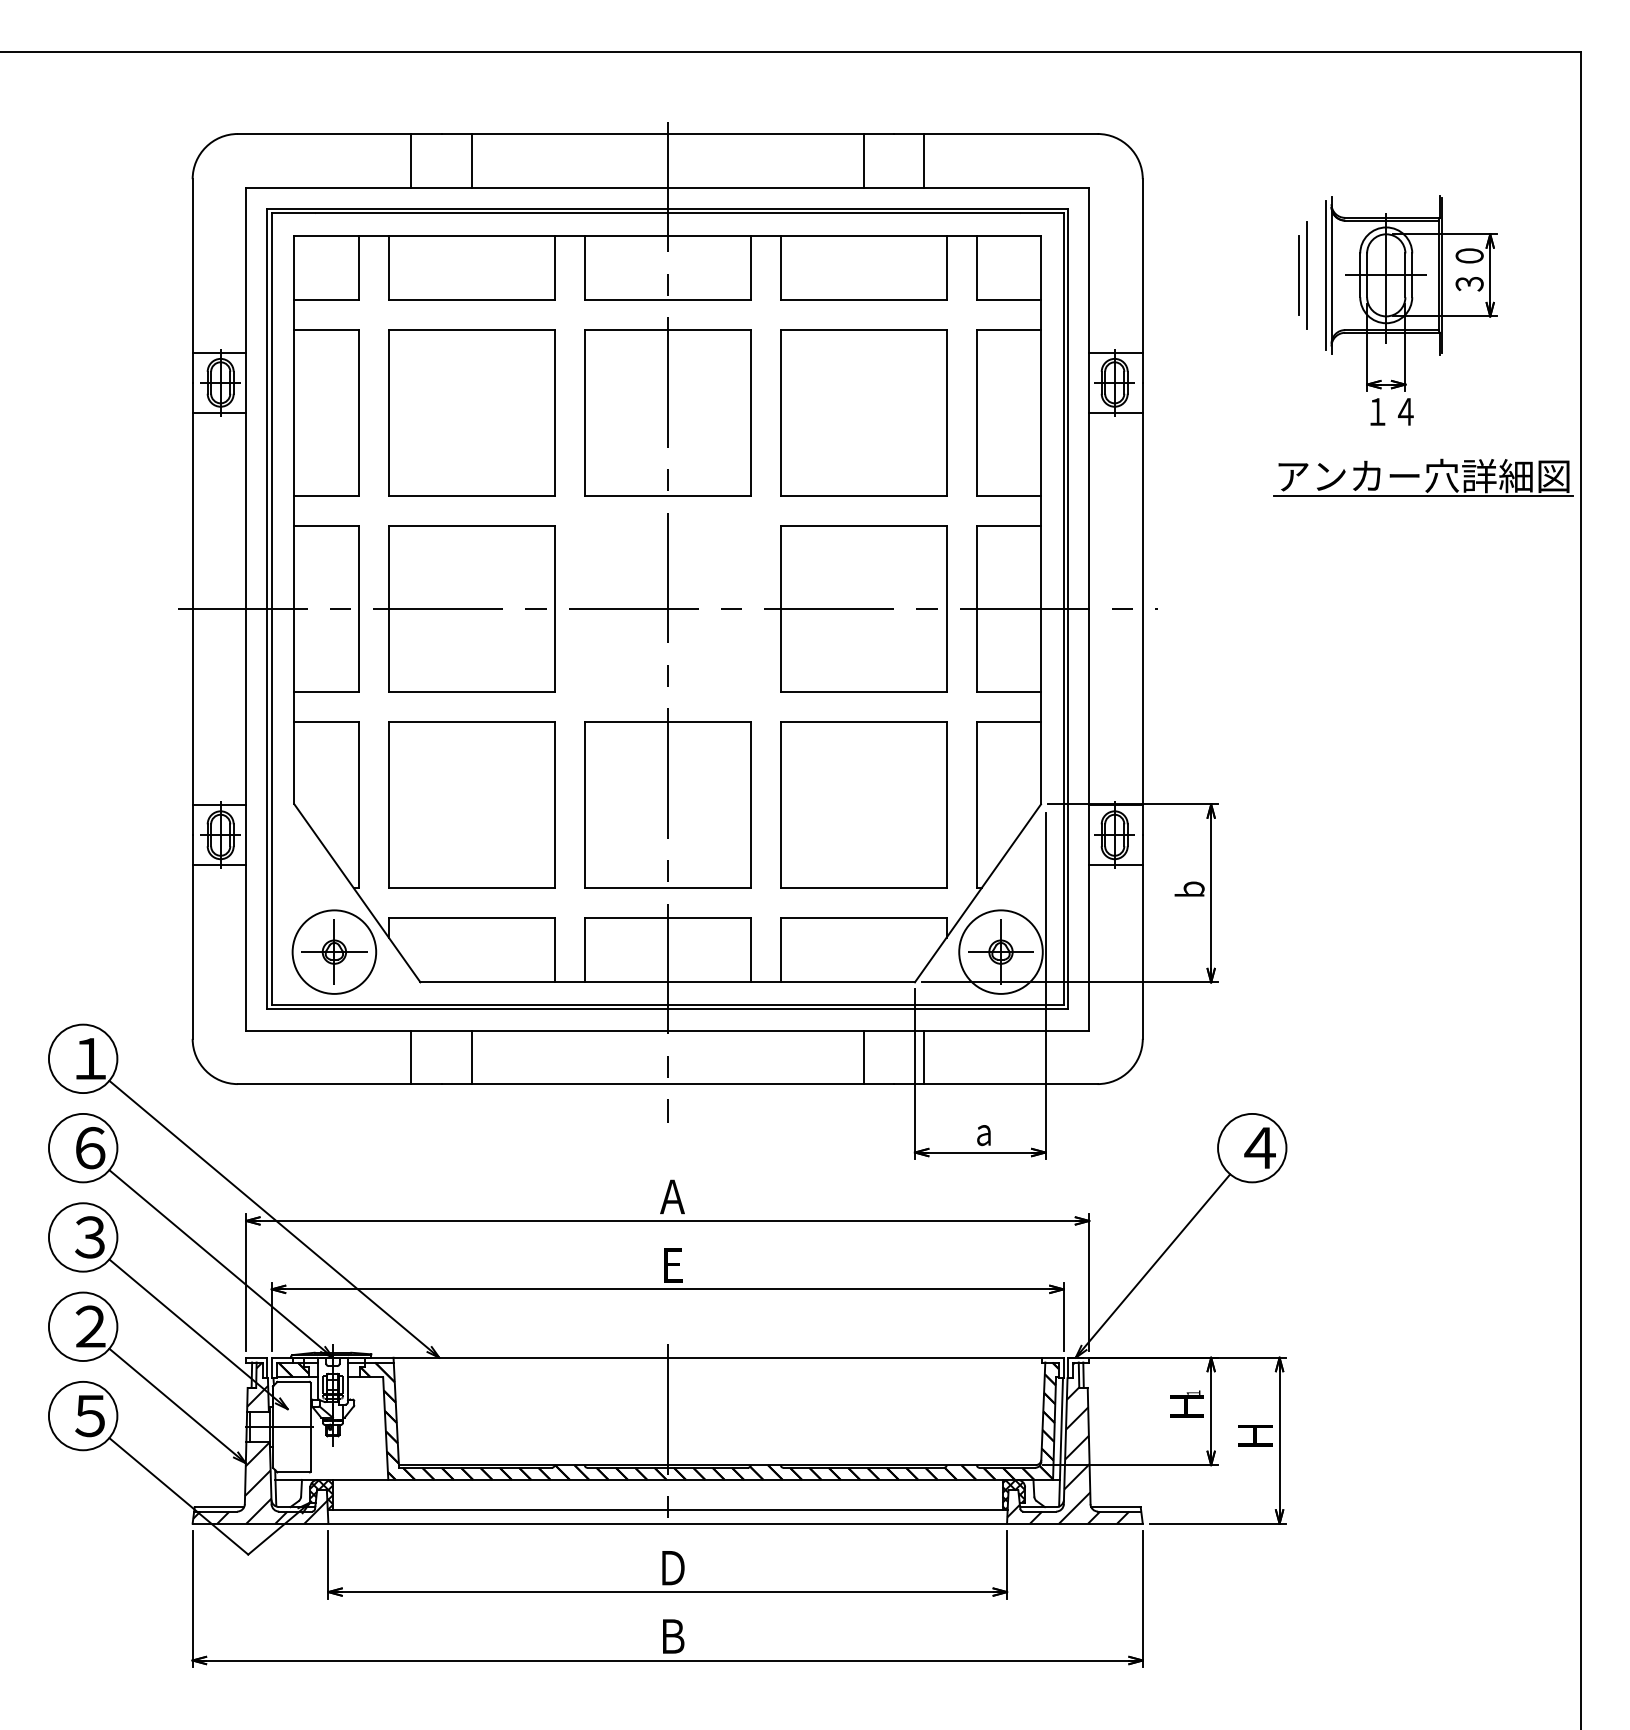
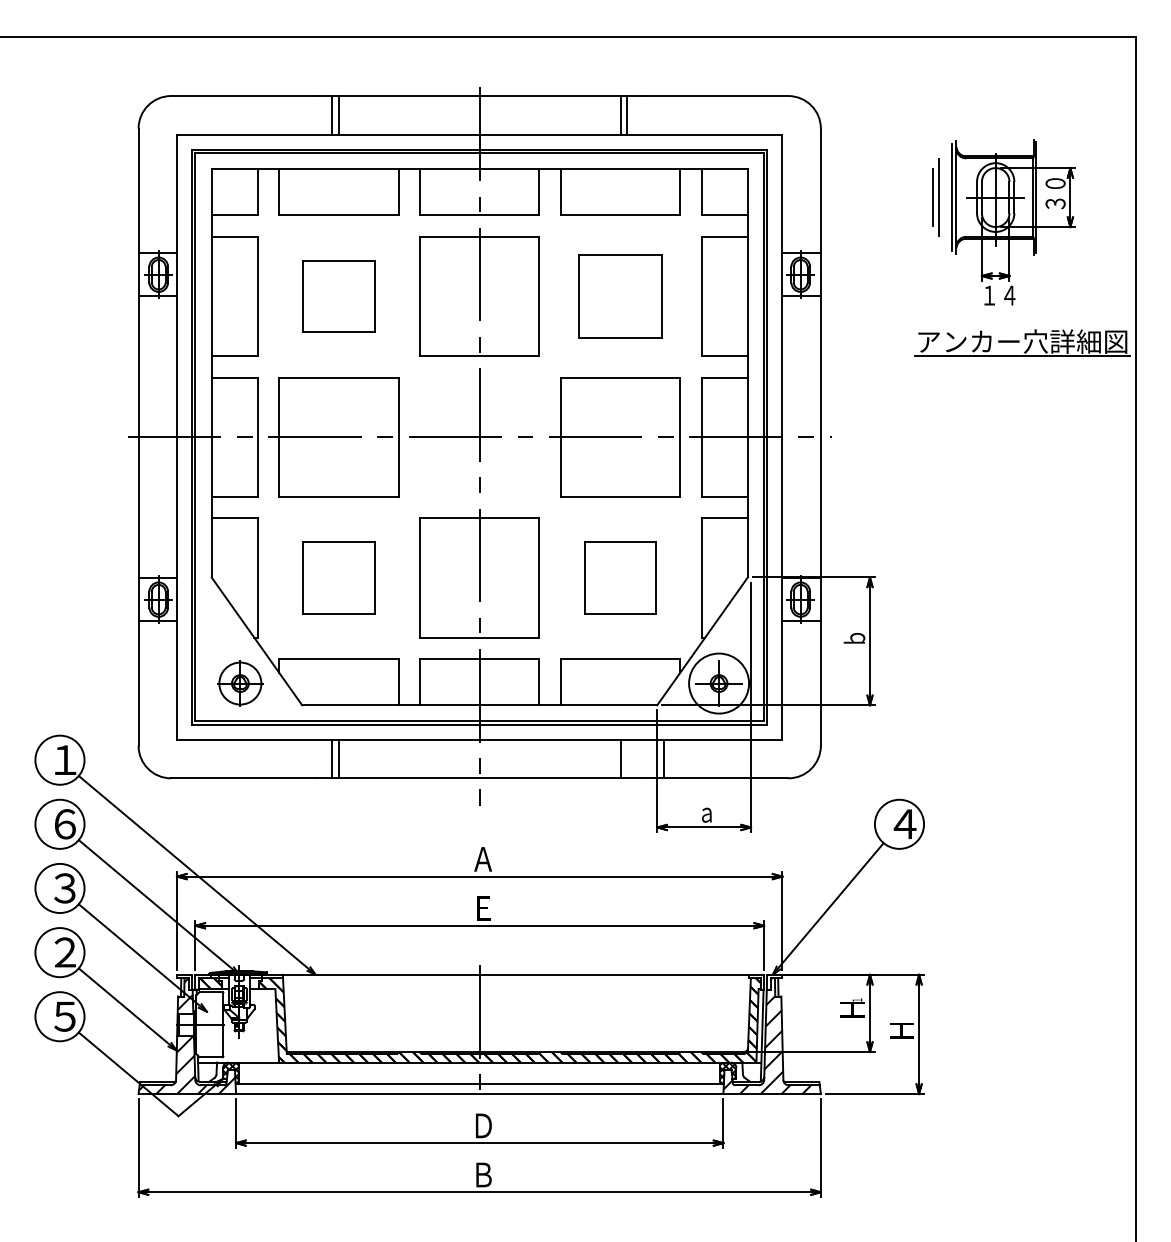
line: (411, 160) -> (332, 115), moved
line: (924, 160) -> (627, 115), moved
part: (471, 412) -> (338, 296), size x0.6
part: (863, 412) -> (620, 296), size x0.7
part: (471, 804) -> (338, 577), size x0.6
part: (863, 804) -> (620, 577), size x0.6
circle: (334, 951) -> (240, 683), size x0.7
line: (411, 1057) -> (331, 759), moved

